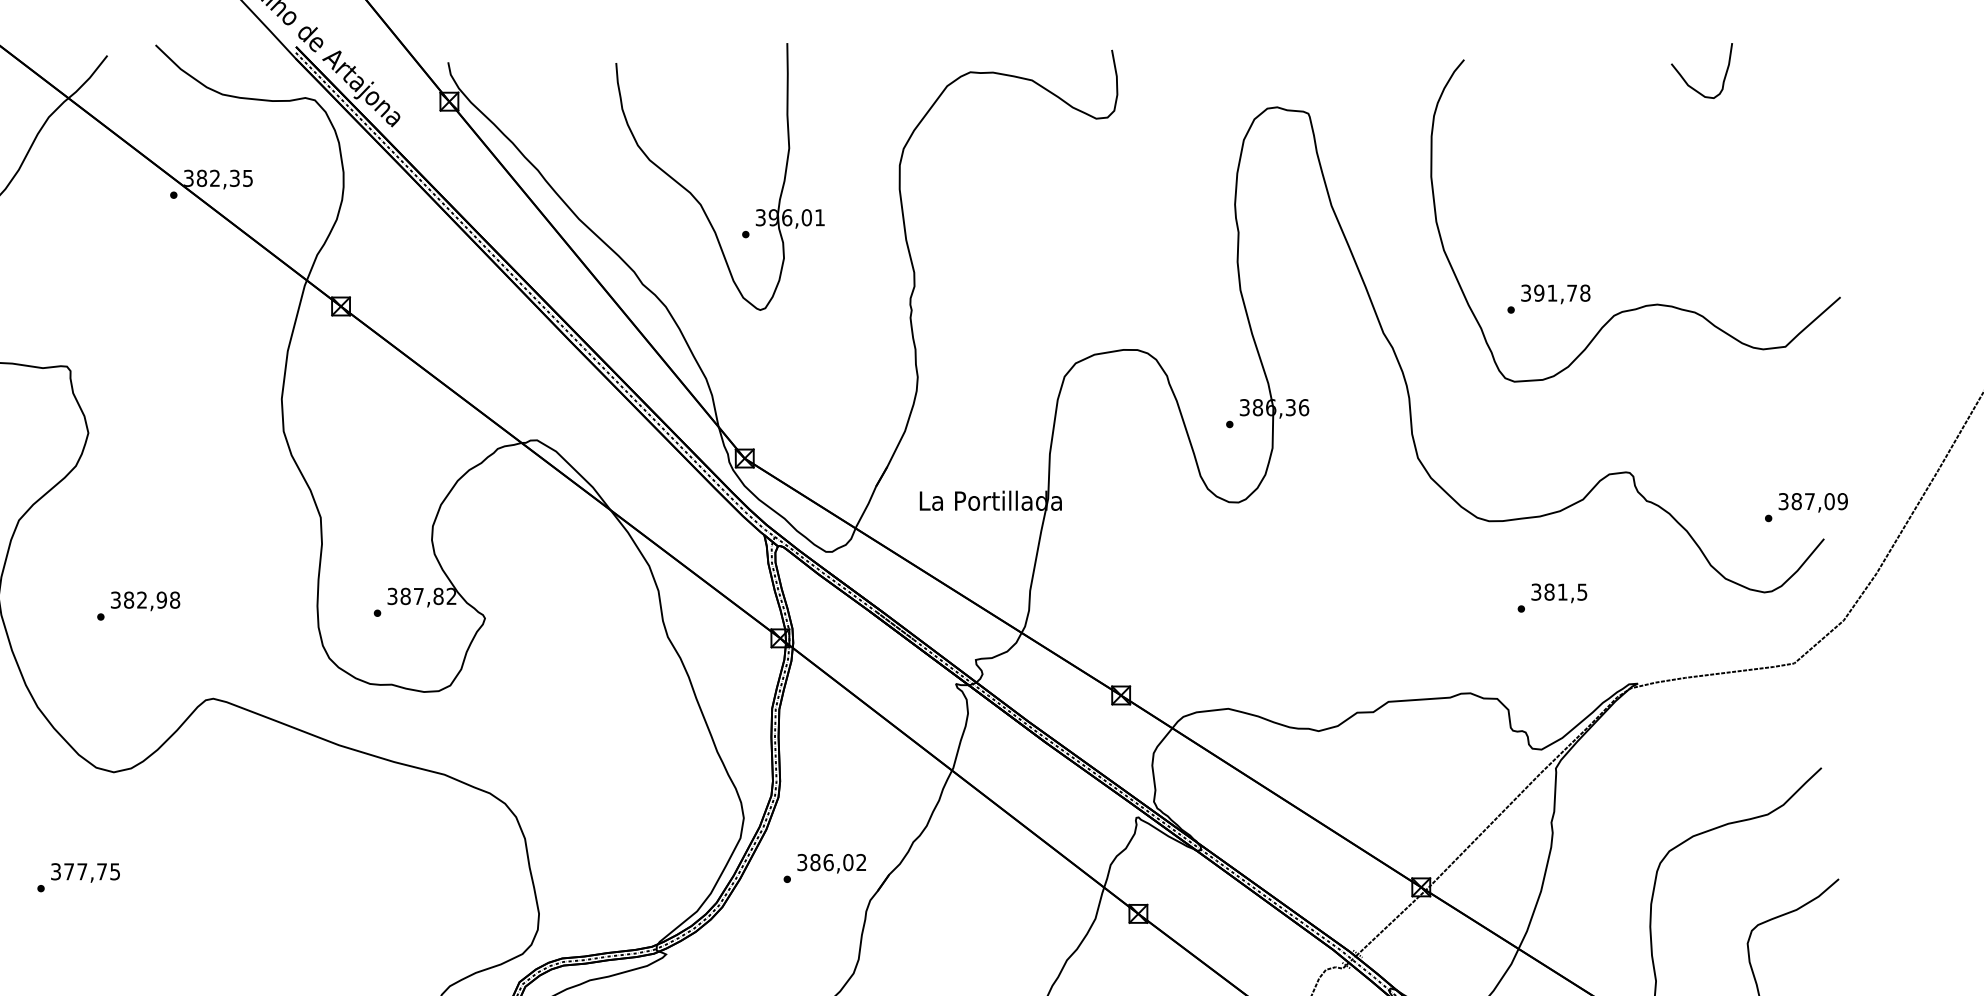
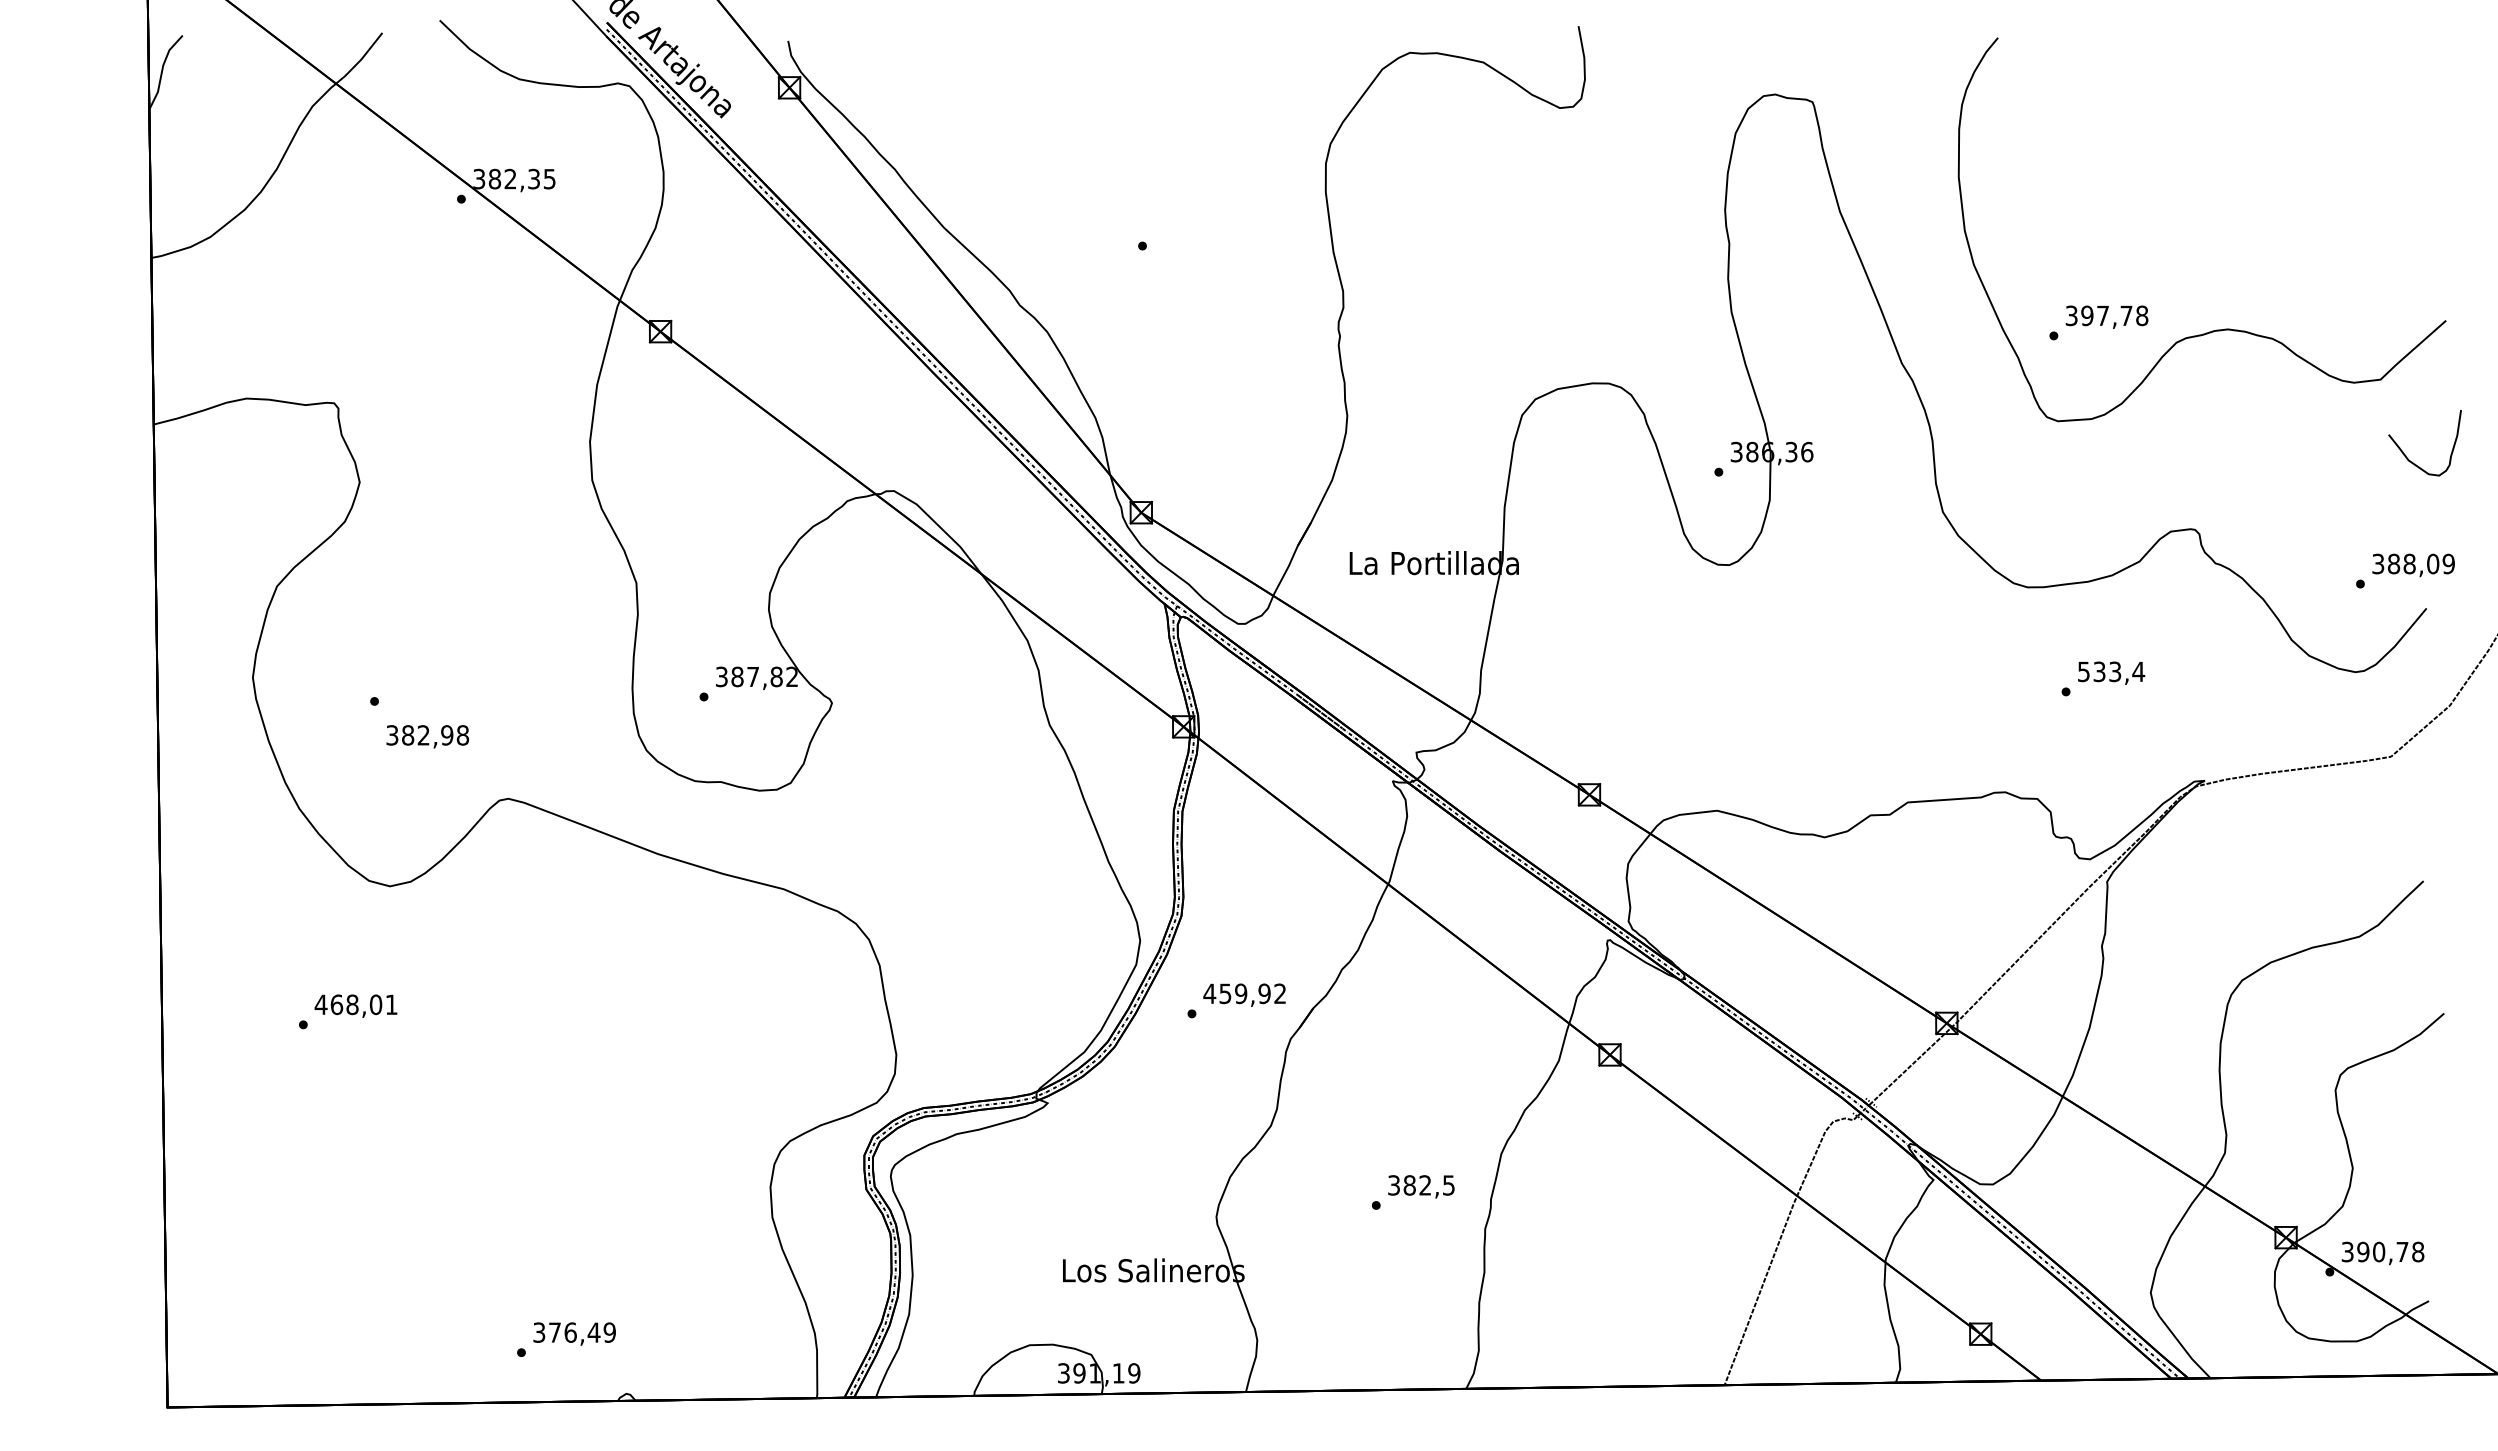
curve: (1686, 81) -> (2406, 455), moved
part: (695, 197) -> (1082, 201), removed
text: (1551, 292) -> (2102, 315), 391,78 -> 397,78
text: (1809, 501) -> (2409, 563), 387,09 -> 388,09
text: (1559, 591) -> (2111, 671), 381,5 -> 533,4
text: (145, 601) -> (427, 736), moved
text: (824, 862) -> (1236, 993), 386,02 -> 459,92
text: (84, 871) -> (355, 1004), 377,75 -> 468,01

